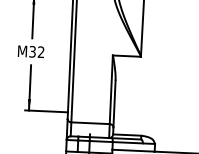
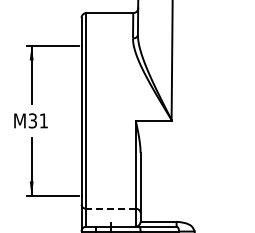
text: (40, 51) -> (43, 120), M32 -> M31
line: (90, 123) -> (111, 208), solid -> dashed

